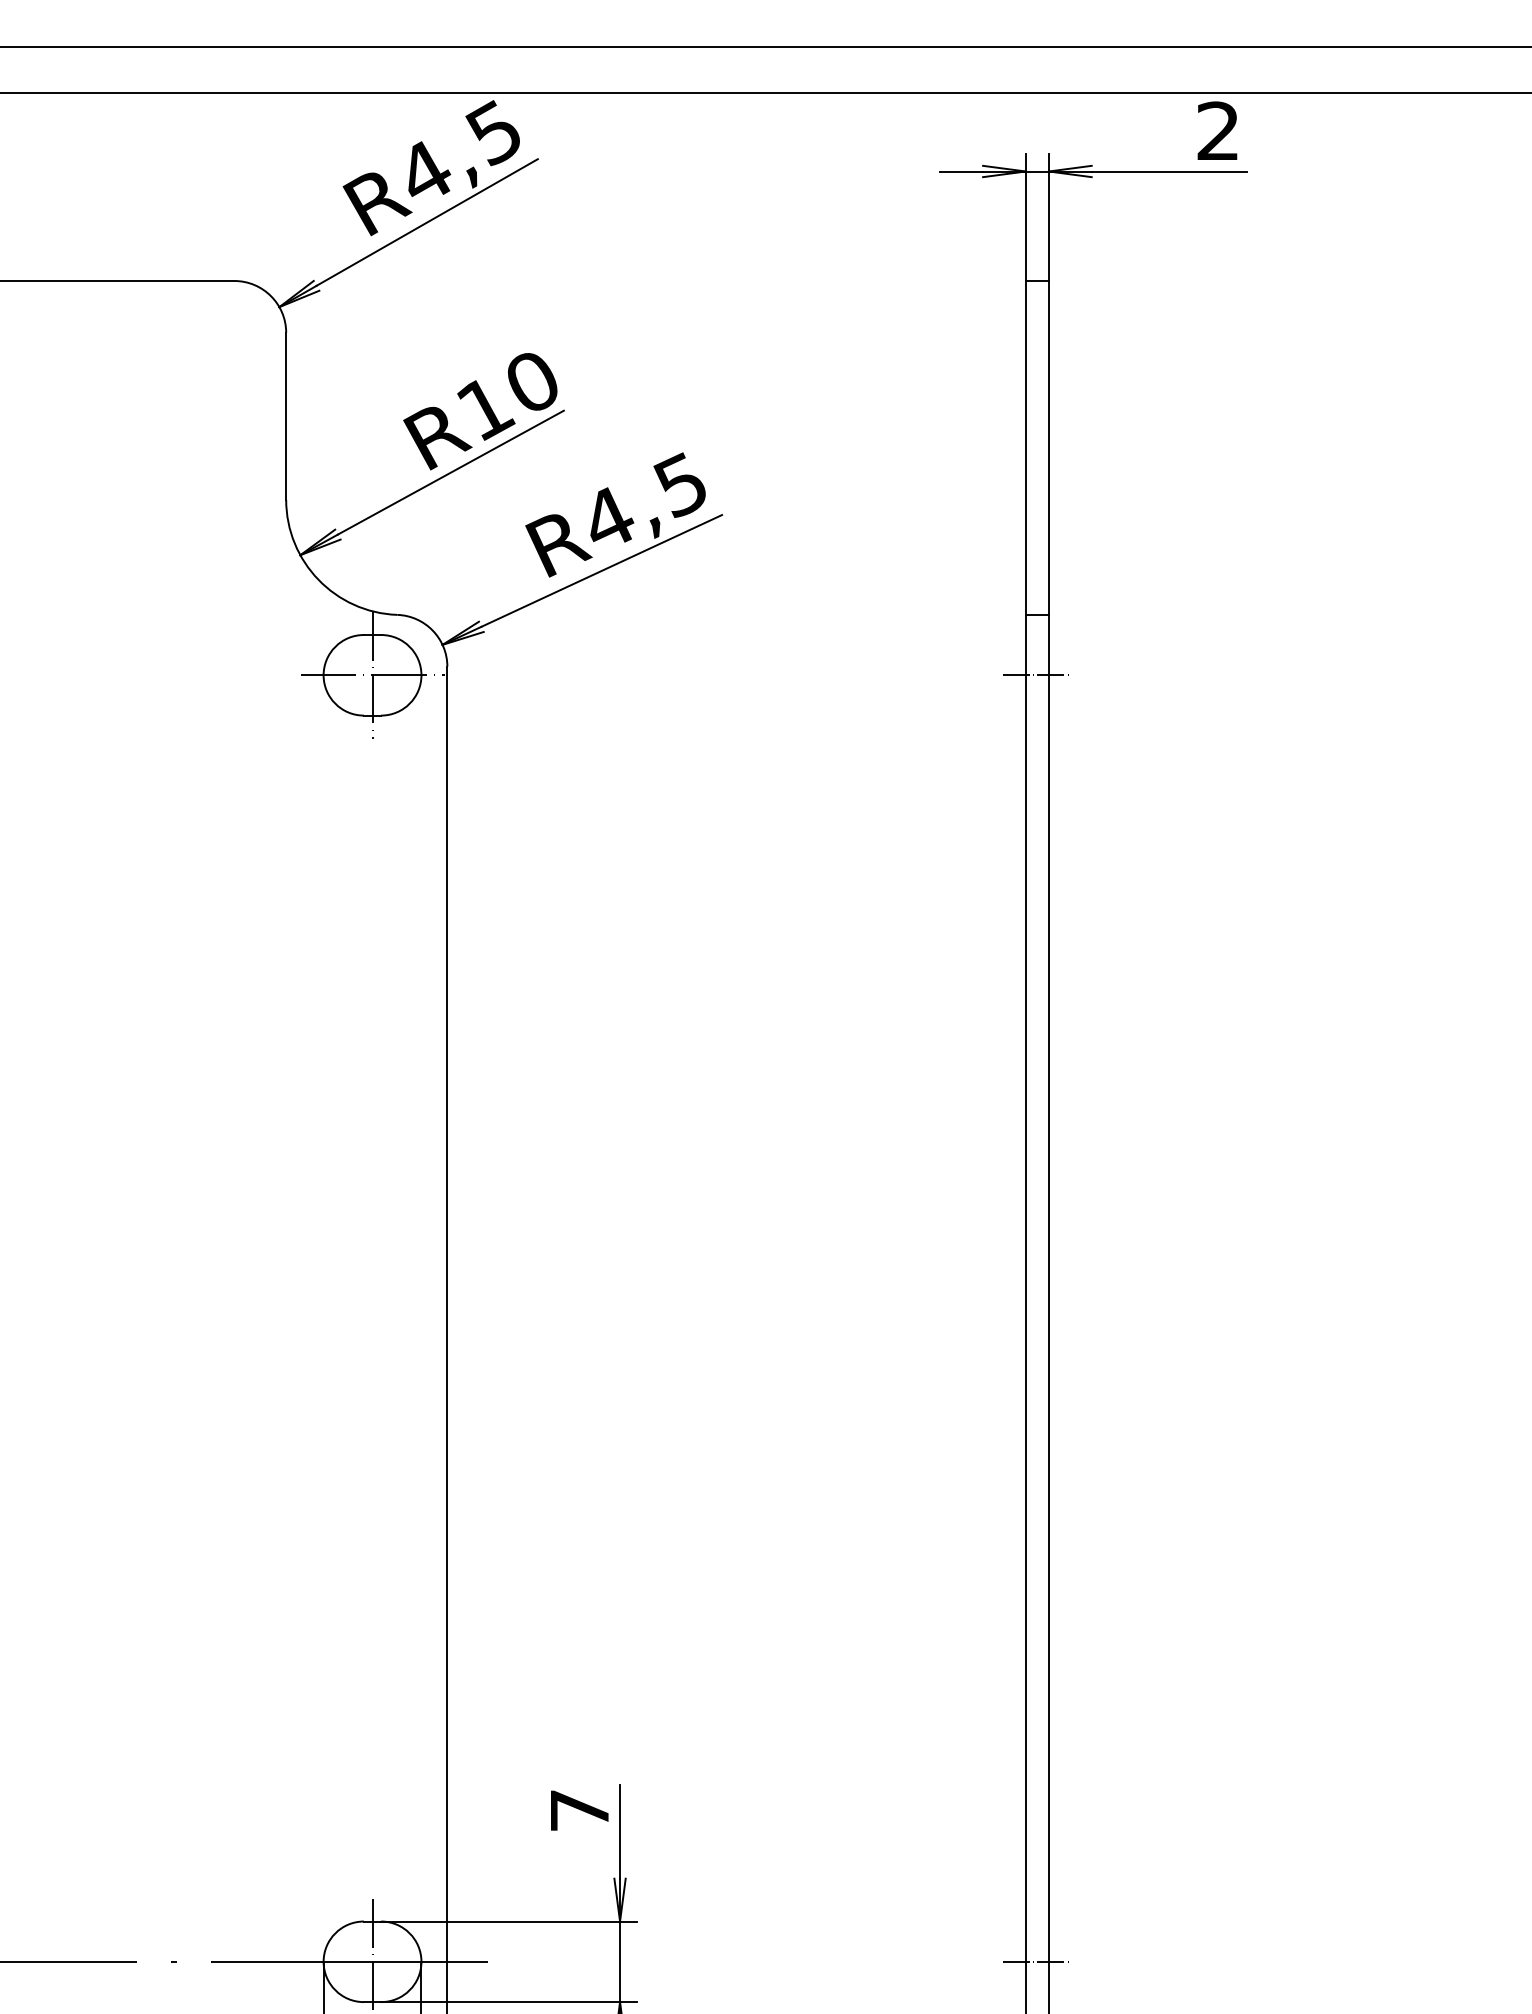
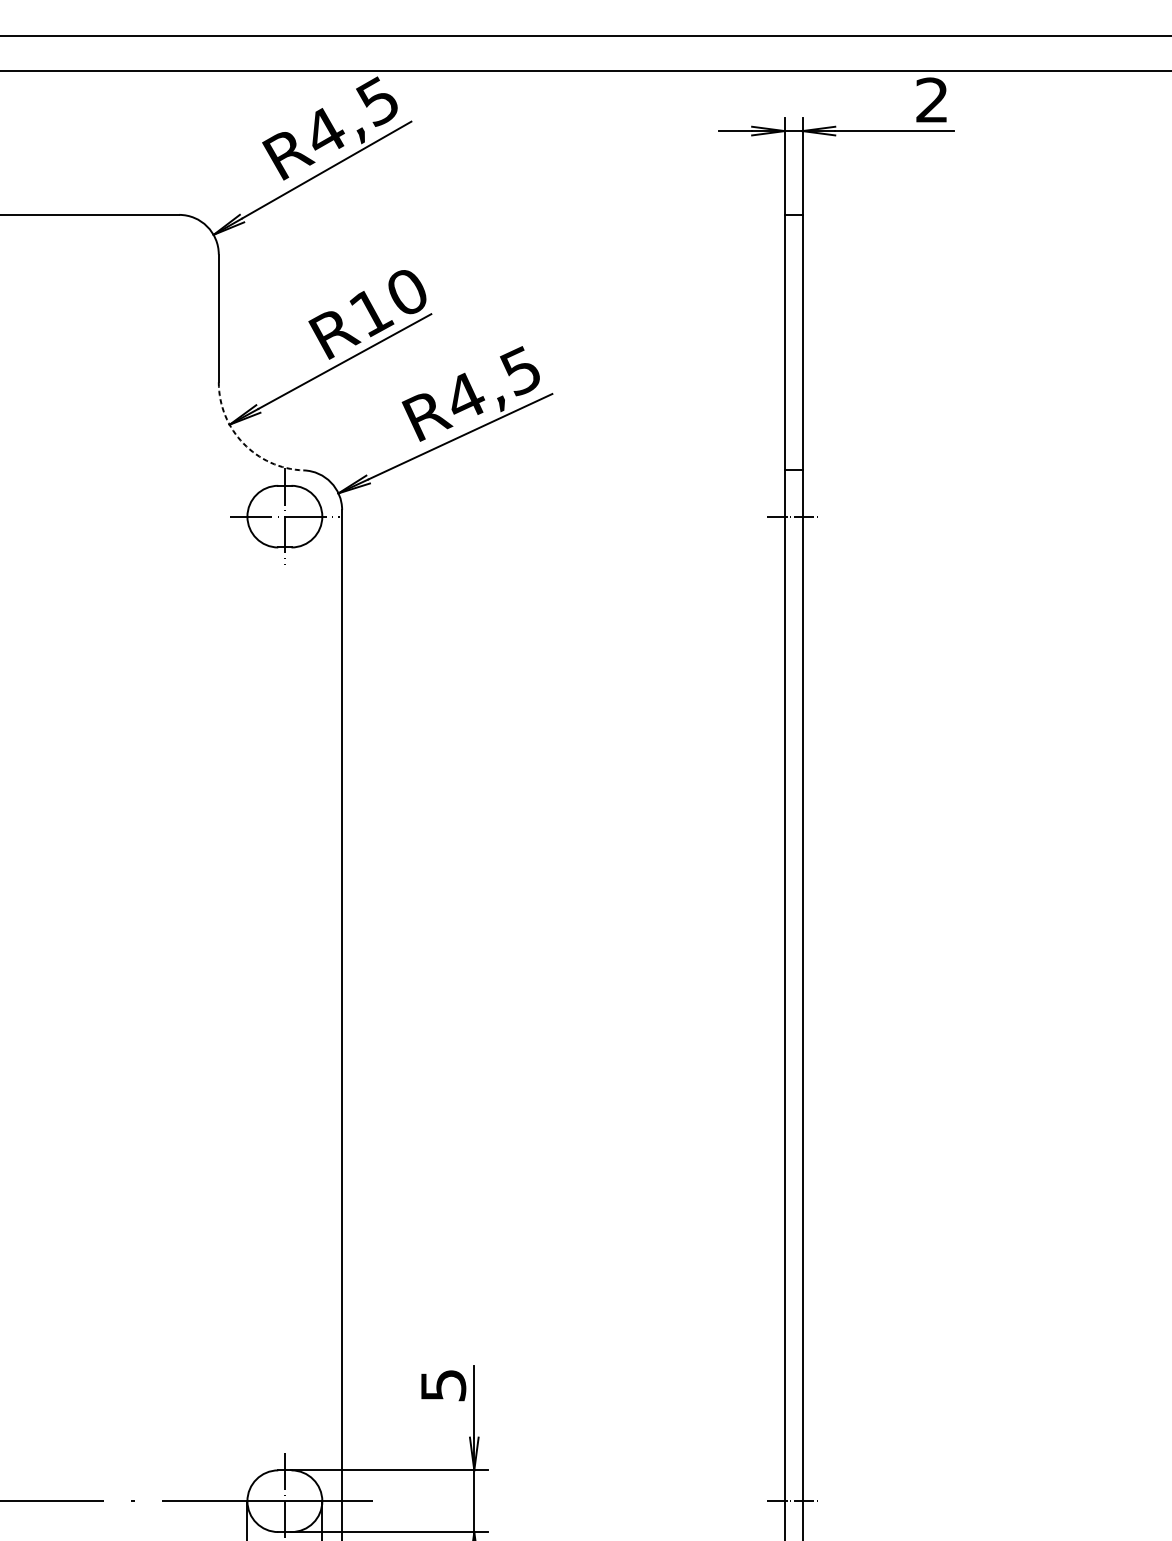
arc: (318, 579) -> (243, 443), solid -> dashed
text: (580, 1810) -> (444, 1385), 7 -> 5

